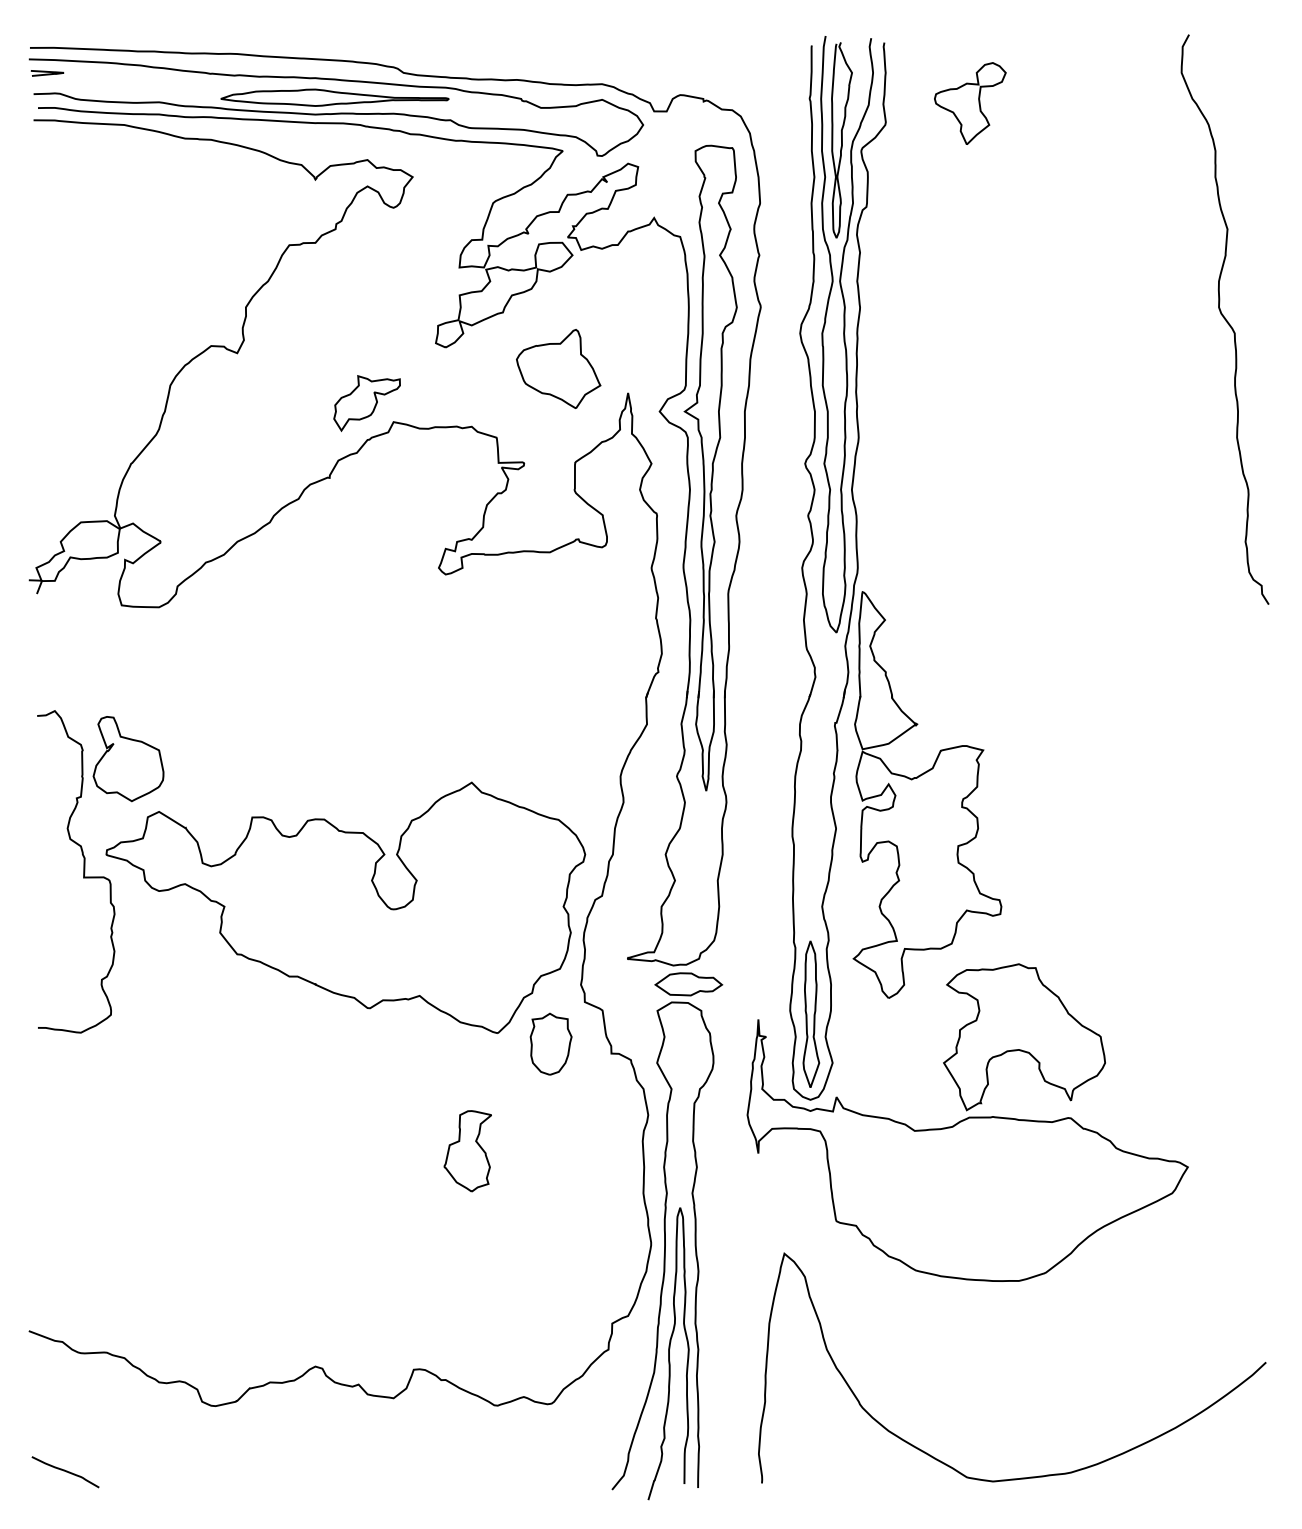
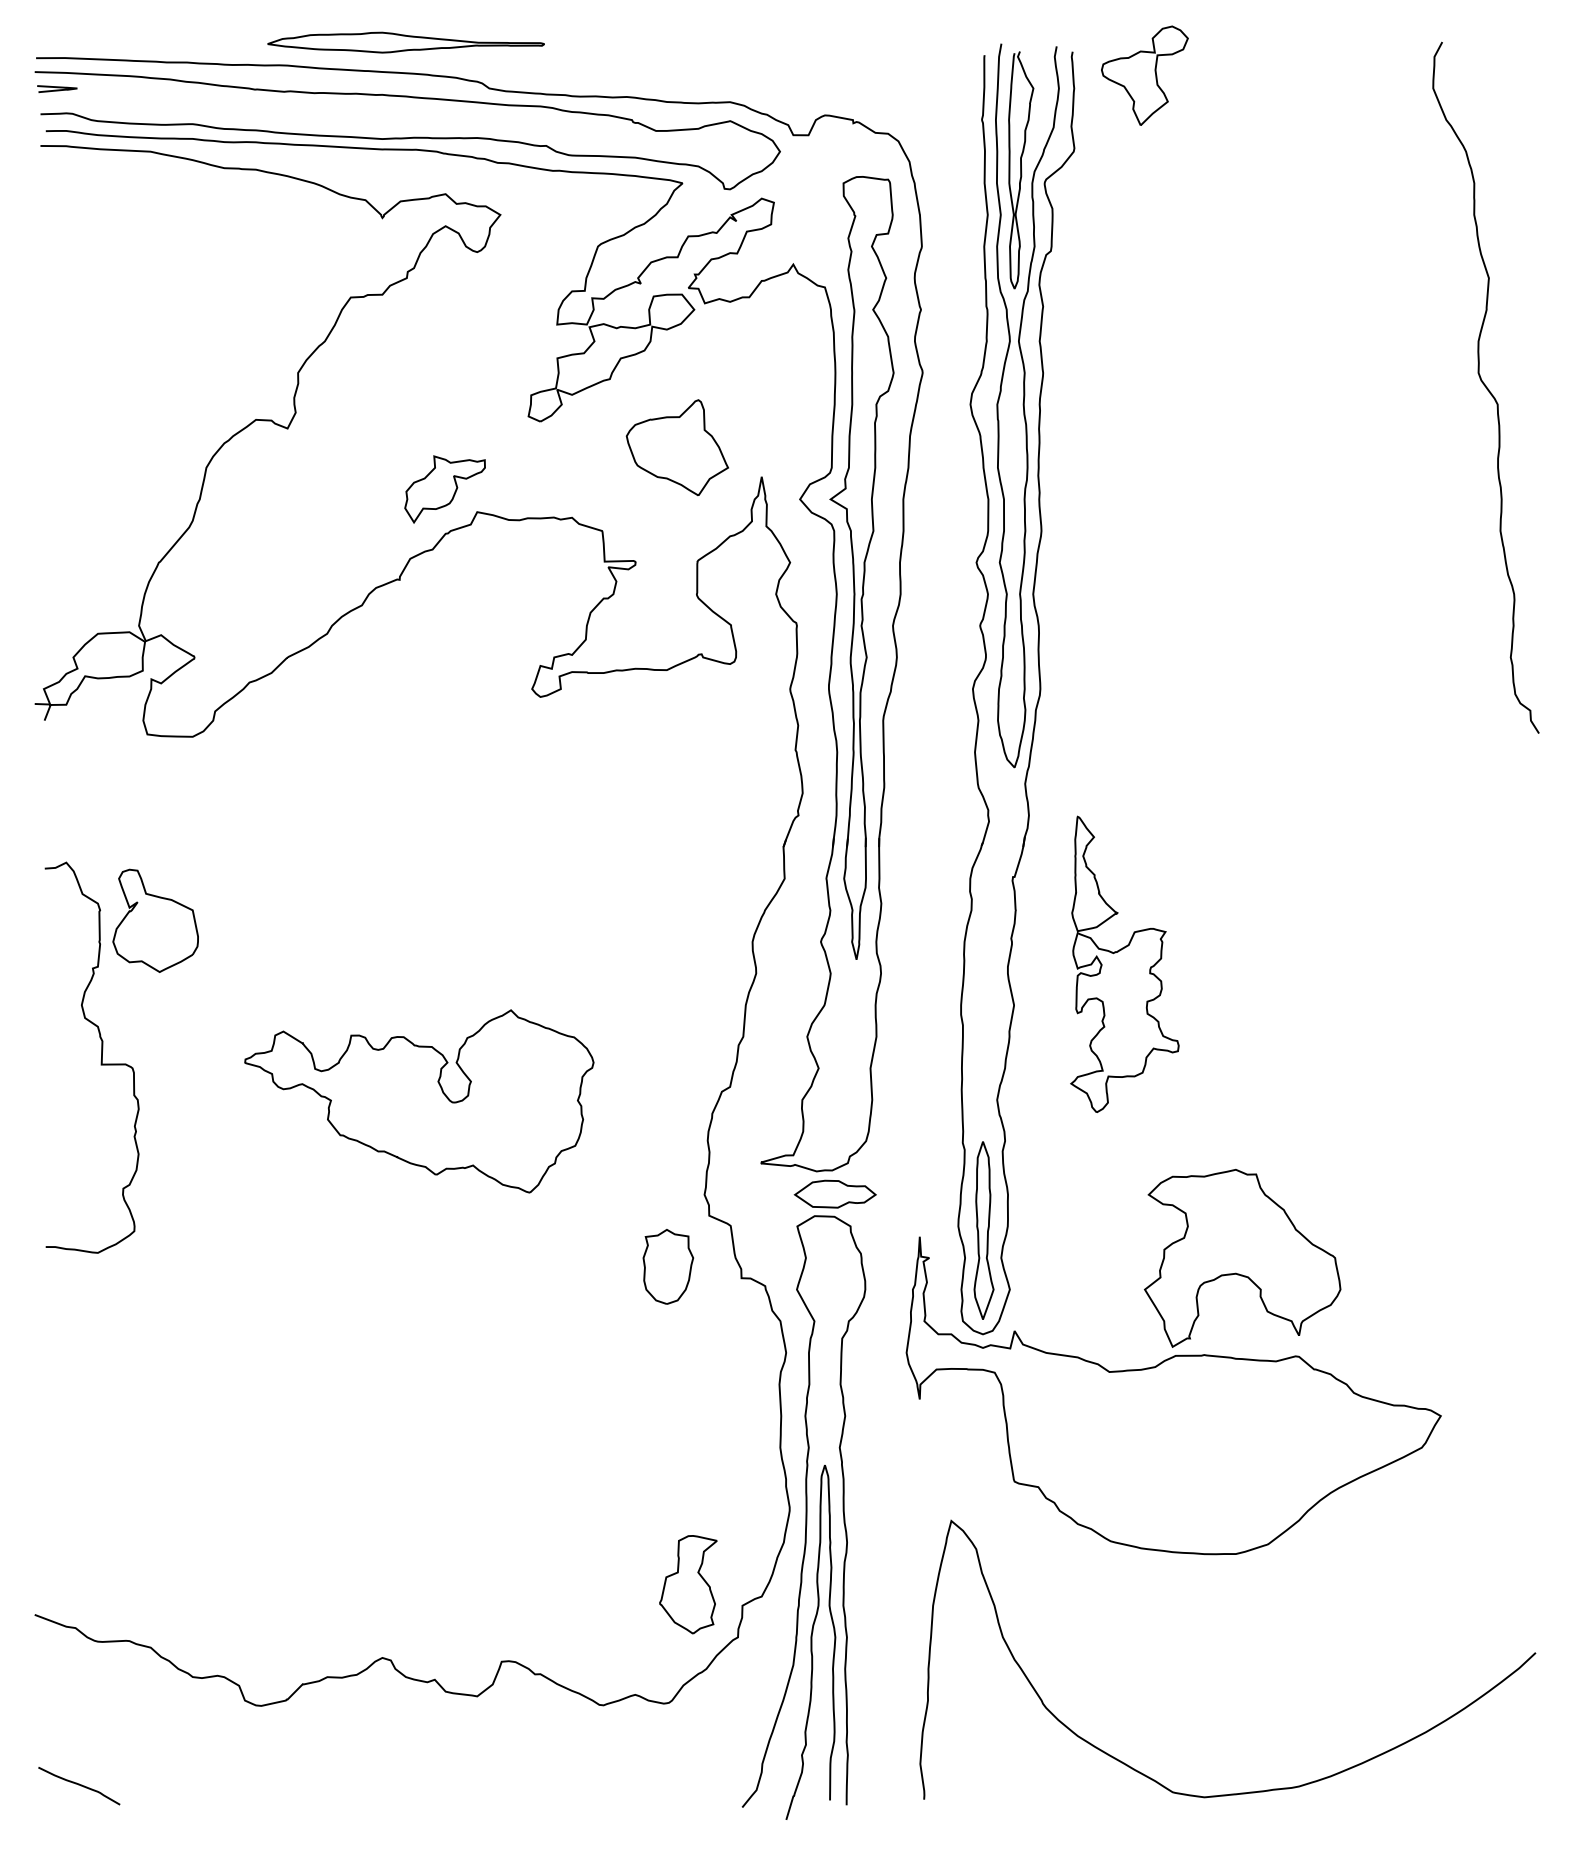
part: (334, 97) -> (405, 42), moved
part: (970, 103) -> (1144, 75), moved
part: (927, 794) -> (1124, 964), size x0.6
part: (346, 907) -> (419, 1101), size x0.6
part: (468, 1151) -> (688, 1584), moved

